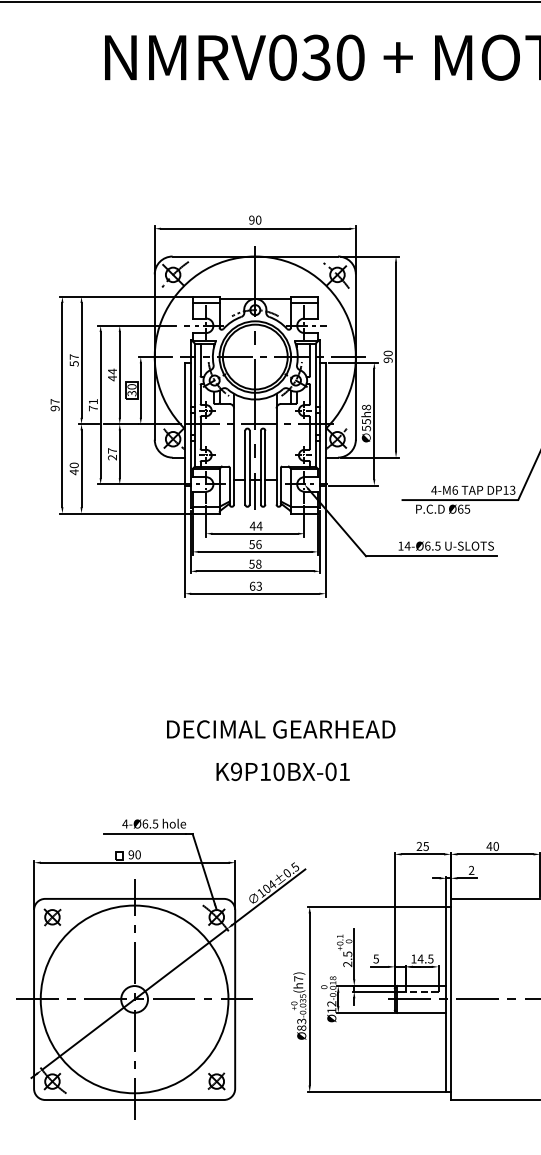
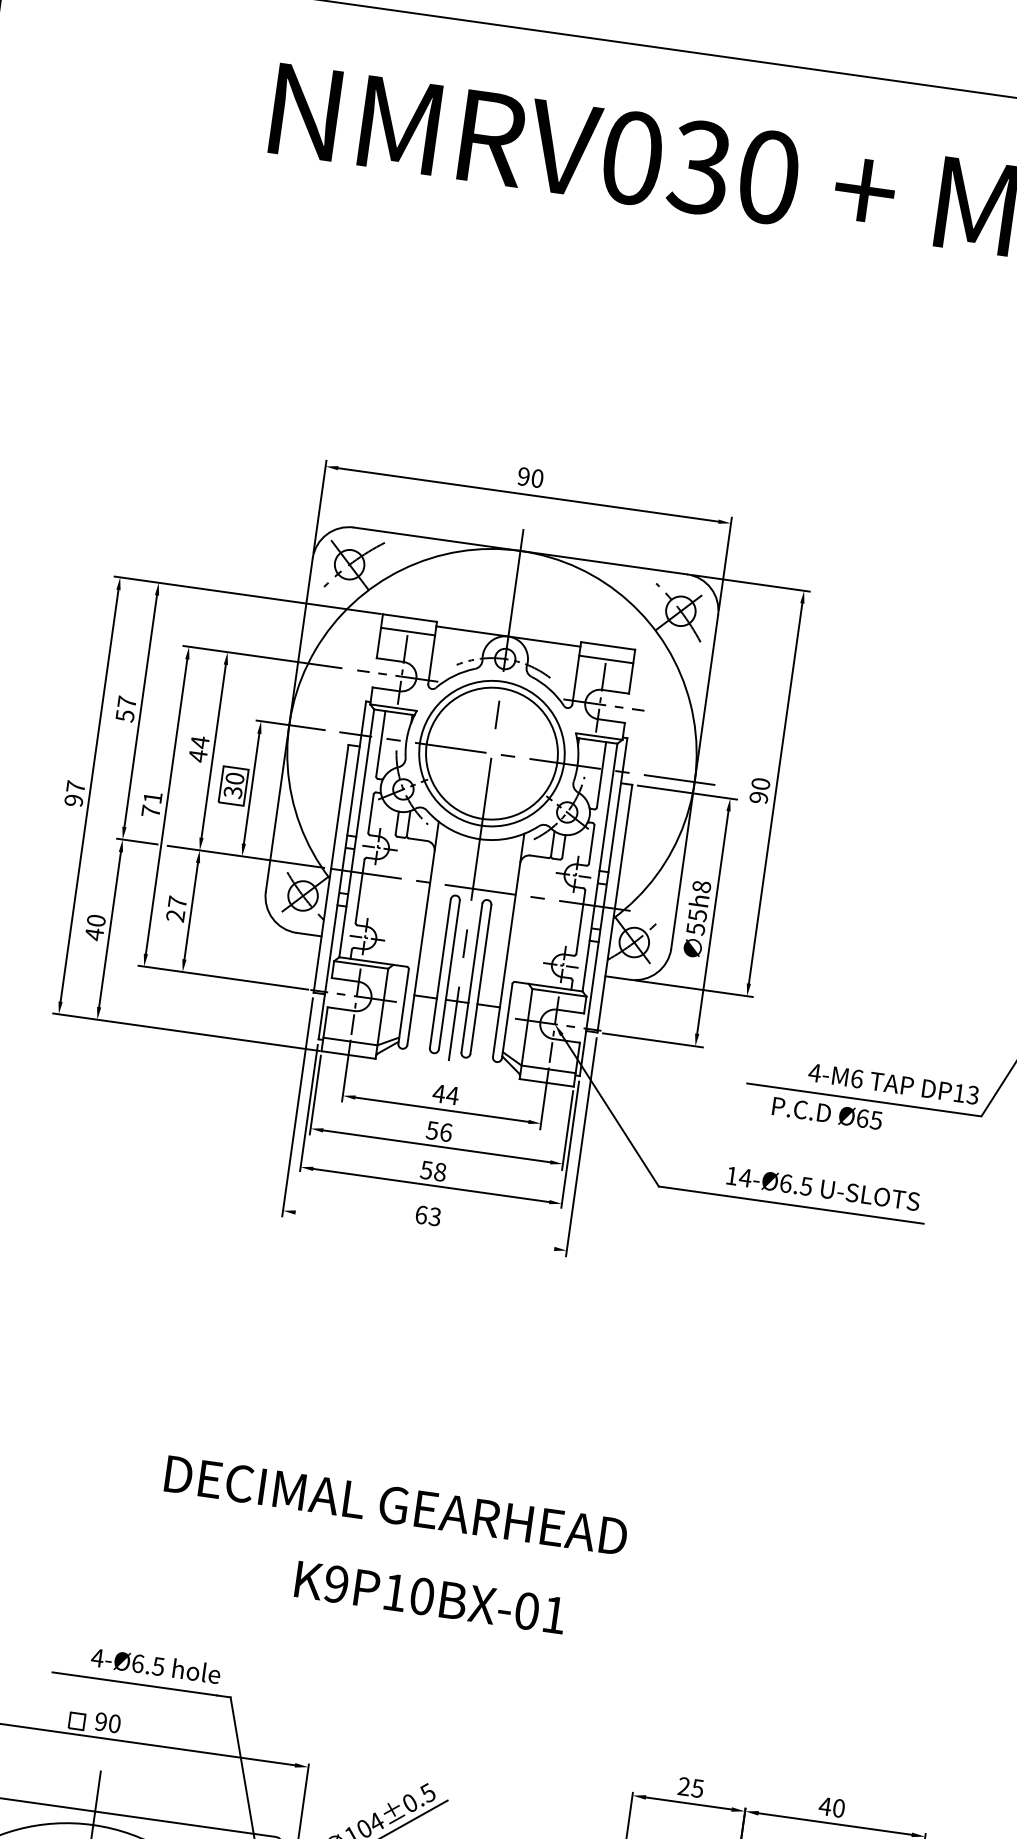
line: (255, 593) -> (425, 1230), removed
text: (281, 729) -> (396, 1505), moved

